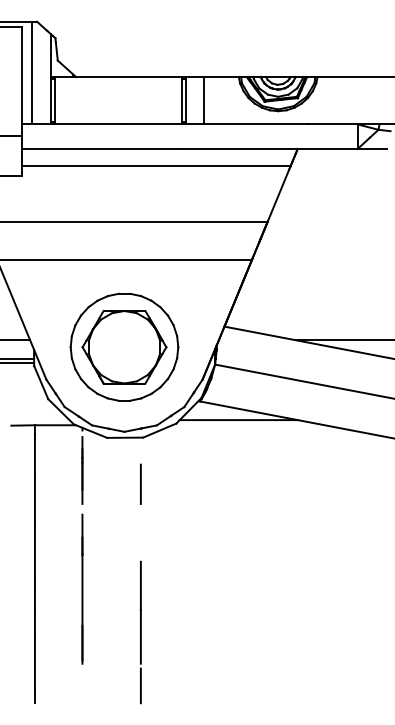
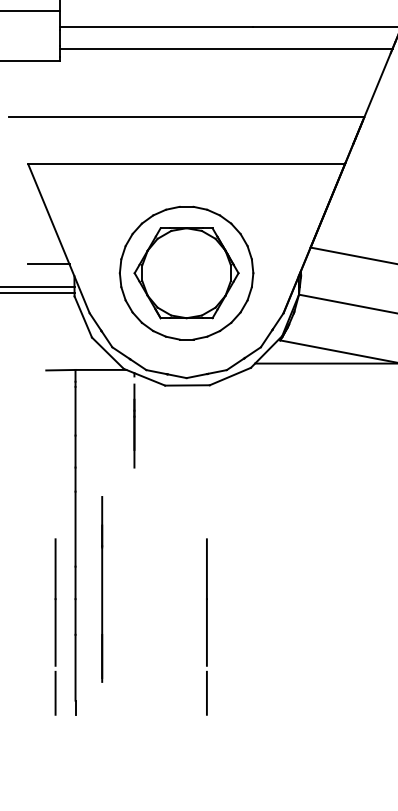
line: (140, 483) -> (206, 442), removed
line: (82, 588) -> (102, 588), moved
line: (18, 632) -> (55, 627), added

